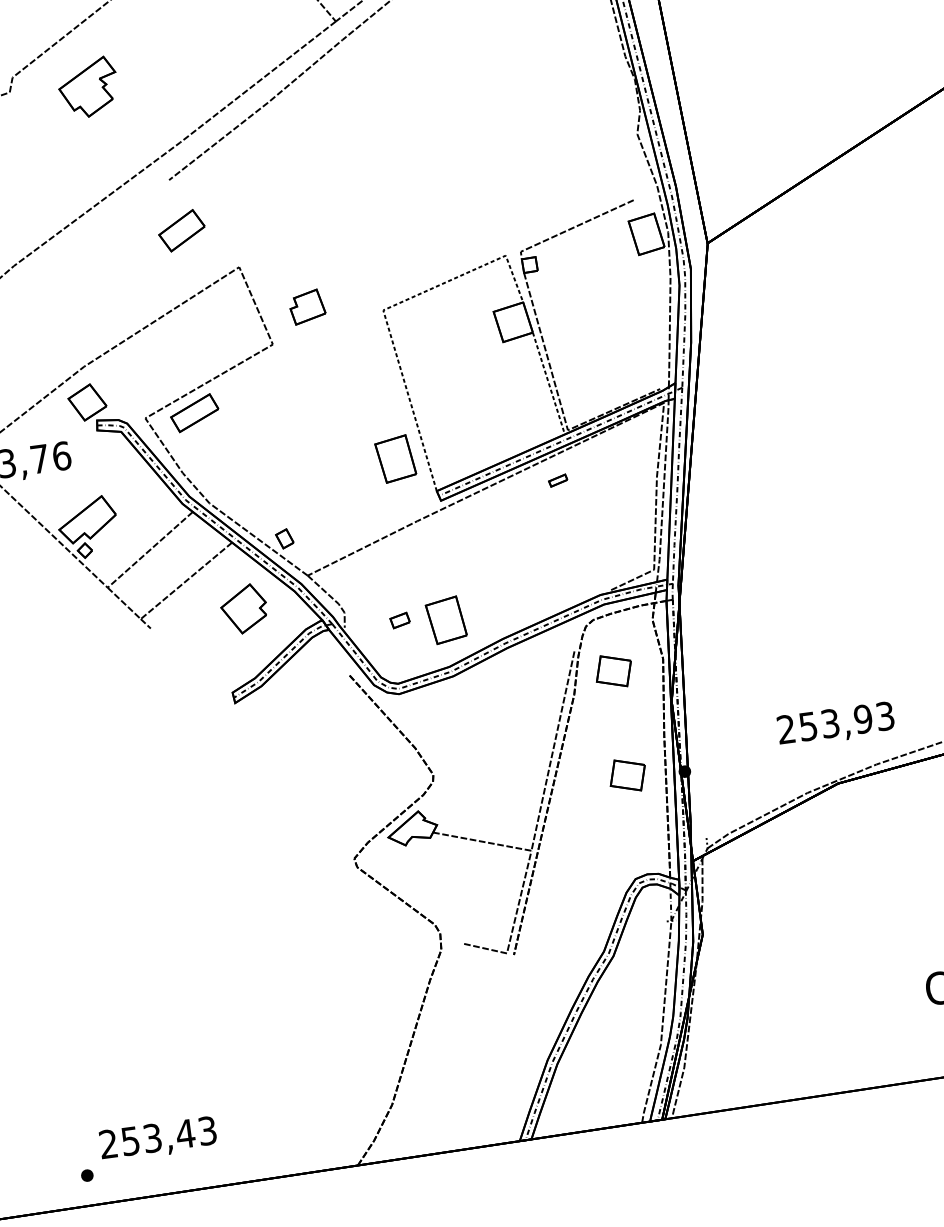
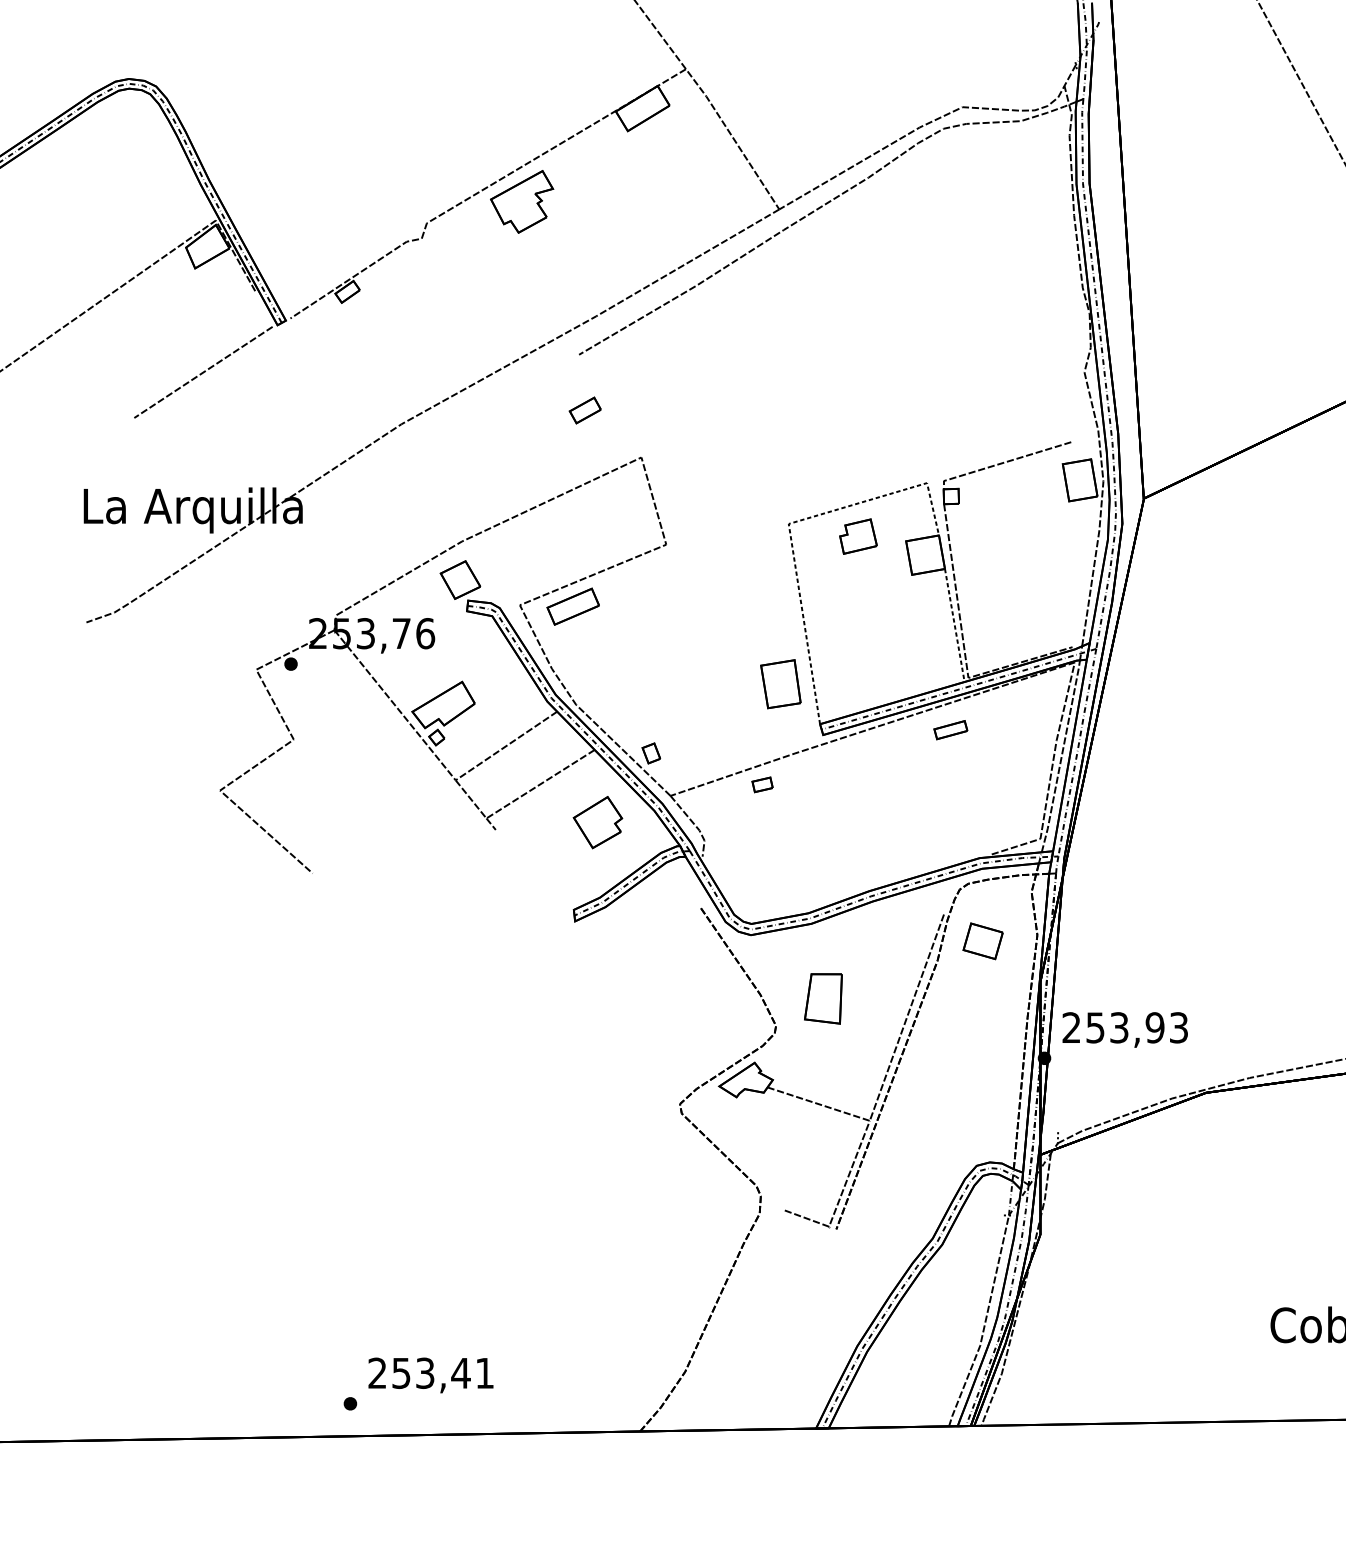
part: (88, 87) -> (522, 201), moved
part: (180, 230) -> (584, 410), size x0.62
part: (307, 306) -> (858, 536), moved
part: (557, 480) -> (950, 730), size x1.67
part: (399, 620) -> (762, 784), moved
part: (446, 620) -> (811, 863), removed
text: (835, 724) -> (1124, 1029), moved
part: (473, 743) -> (823, 998), added
part: (627, 775) -> (982, 1054), removed
text: (207, 1130) -> (484, 1372), 253,43 -> 253,41

